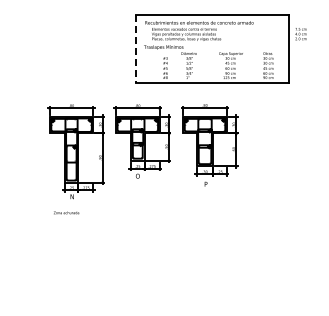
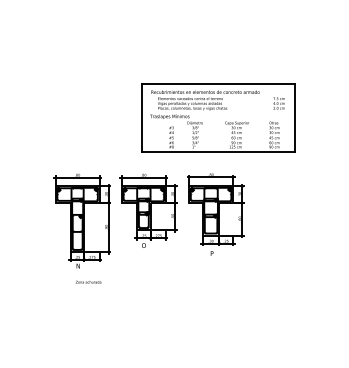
text: (300, 34) -> (278, 103), moved
line: (135, 49) -> (141, 118), dashed -> solid
text: (66, 212) -> (88, 281), moved

